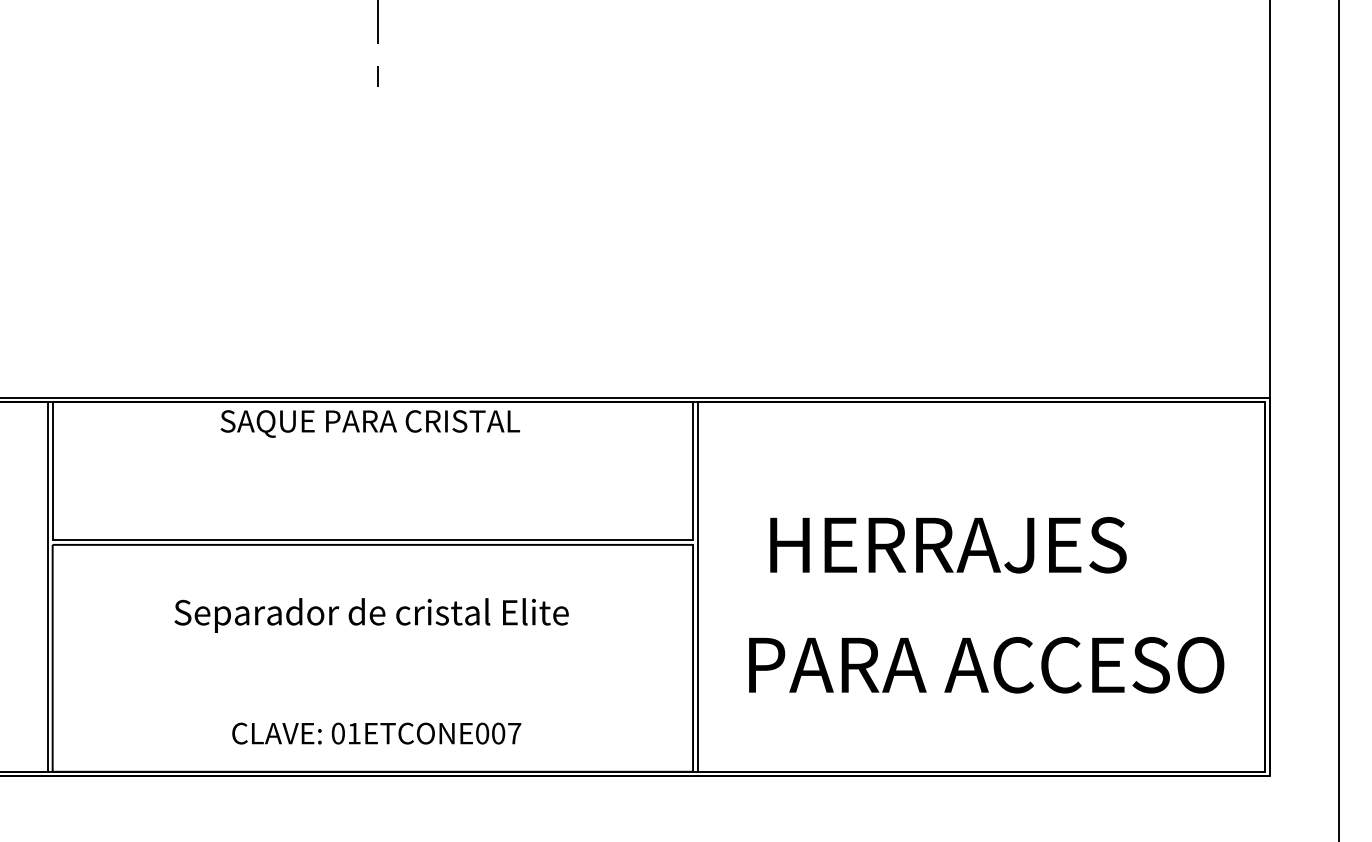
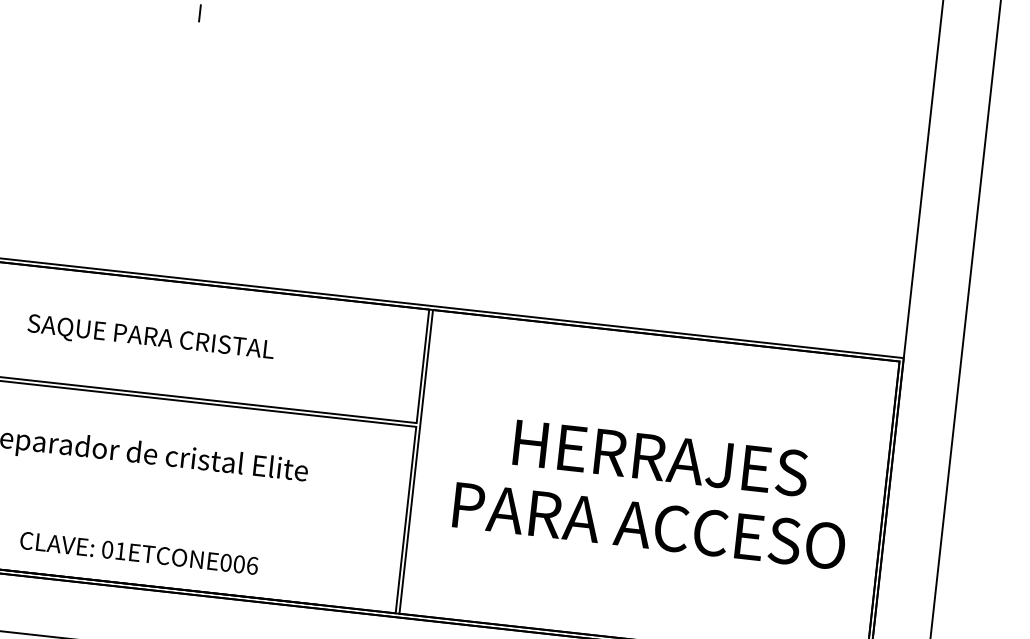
text: (369, 423) -> (150, 338), moved
text: (948, 545) -> (661, 458), moved
text: (986, 665) -> (649, 526), moved
text: (514, 733) -> (252, 565), 01ETCONE007 -> 01ETCONE006

